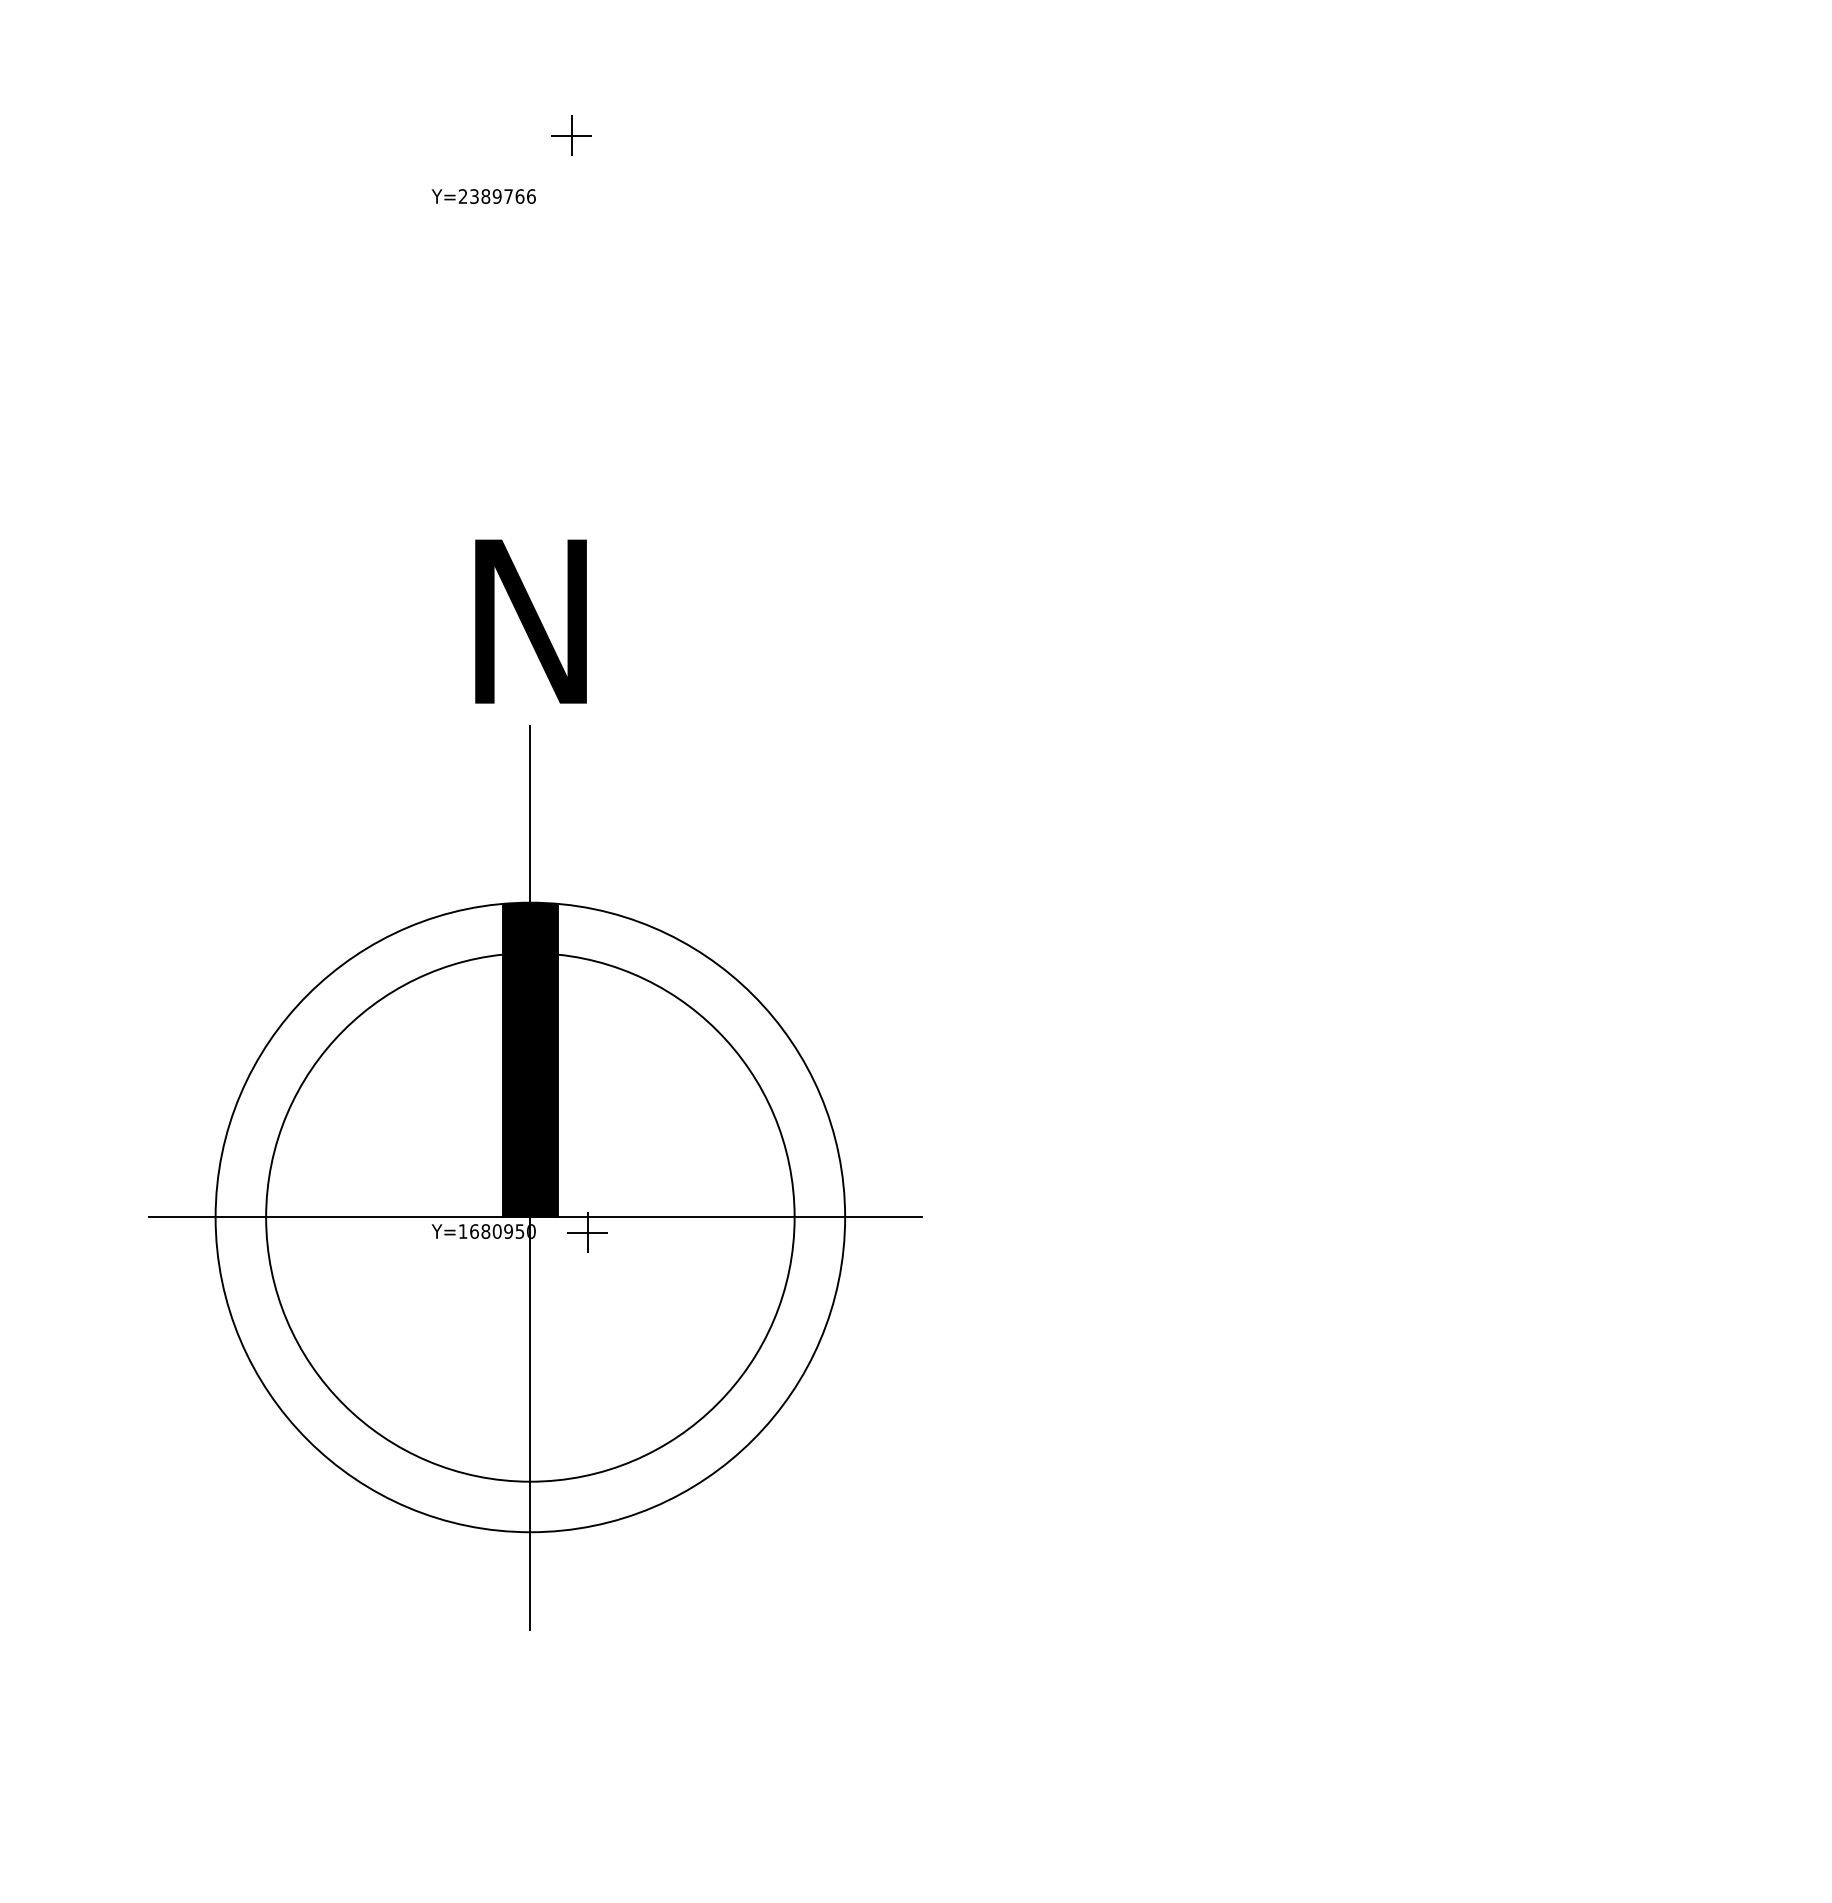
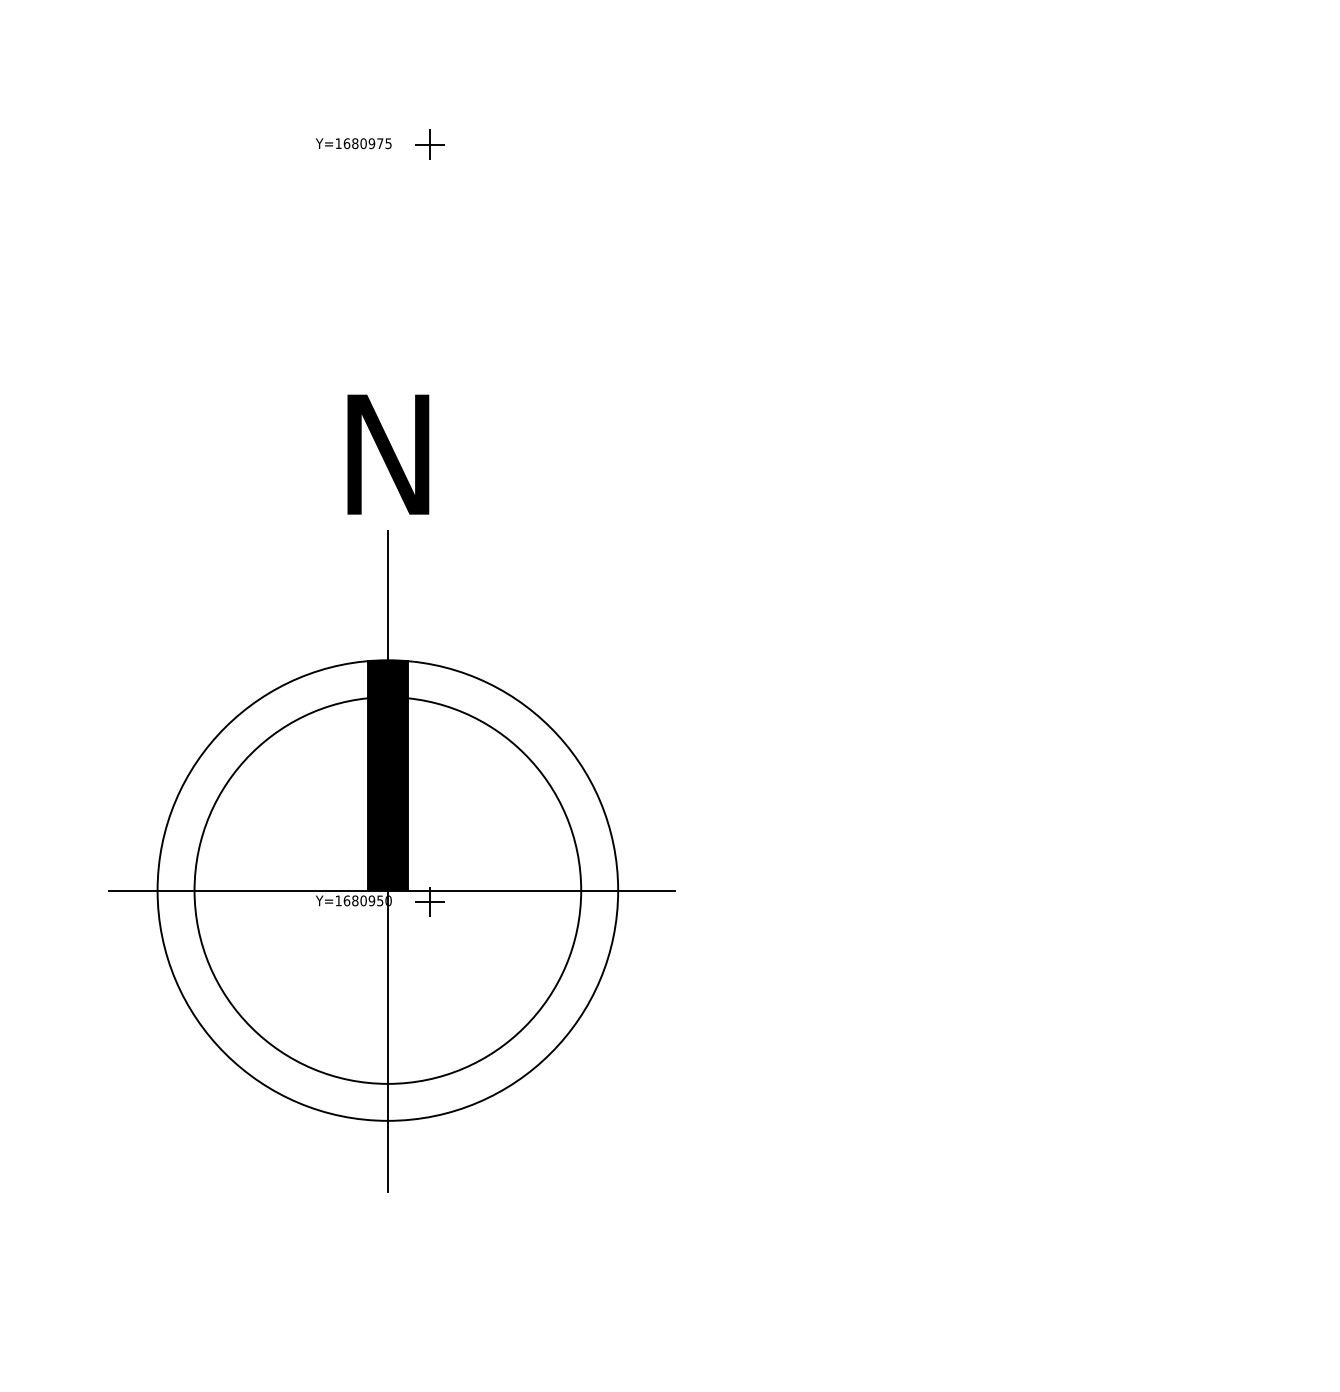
part: (571, 135) -> (429, 144), moved
text: (496, 196) -> (363, 143), Y=2389766 -> Y=1680975

